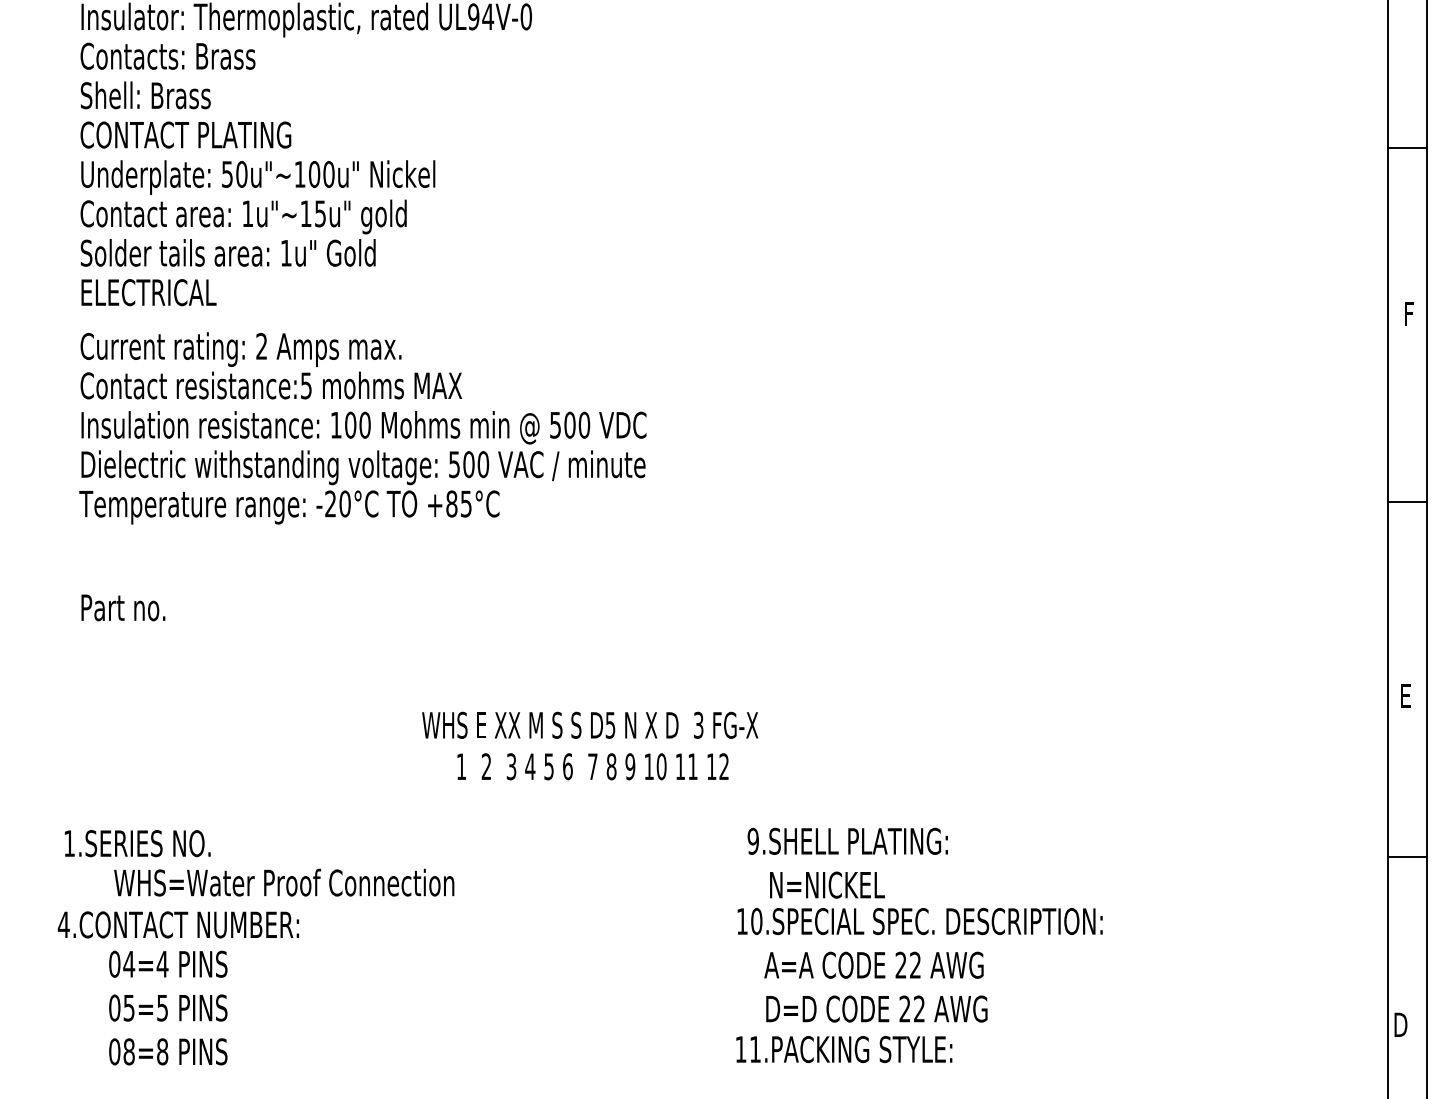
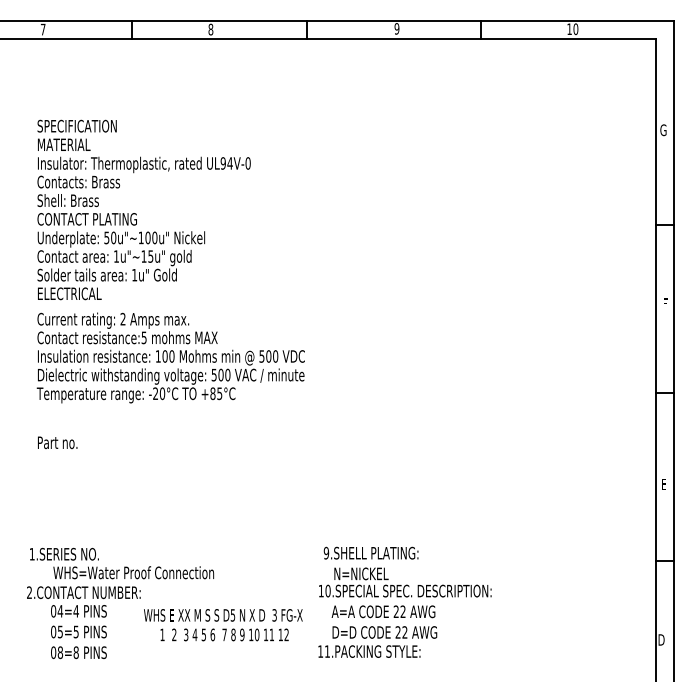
text: (590, 746) -> (223, 625), moved
text: (63, 924) -> (29, 592), 4.CONTACT -> 2.CONTACT
text: (918, 943) -> (404, 601), moved

